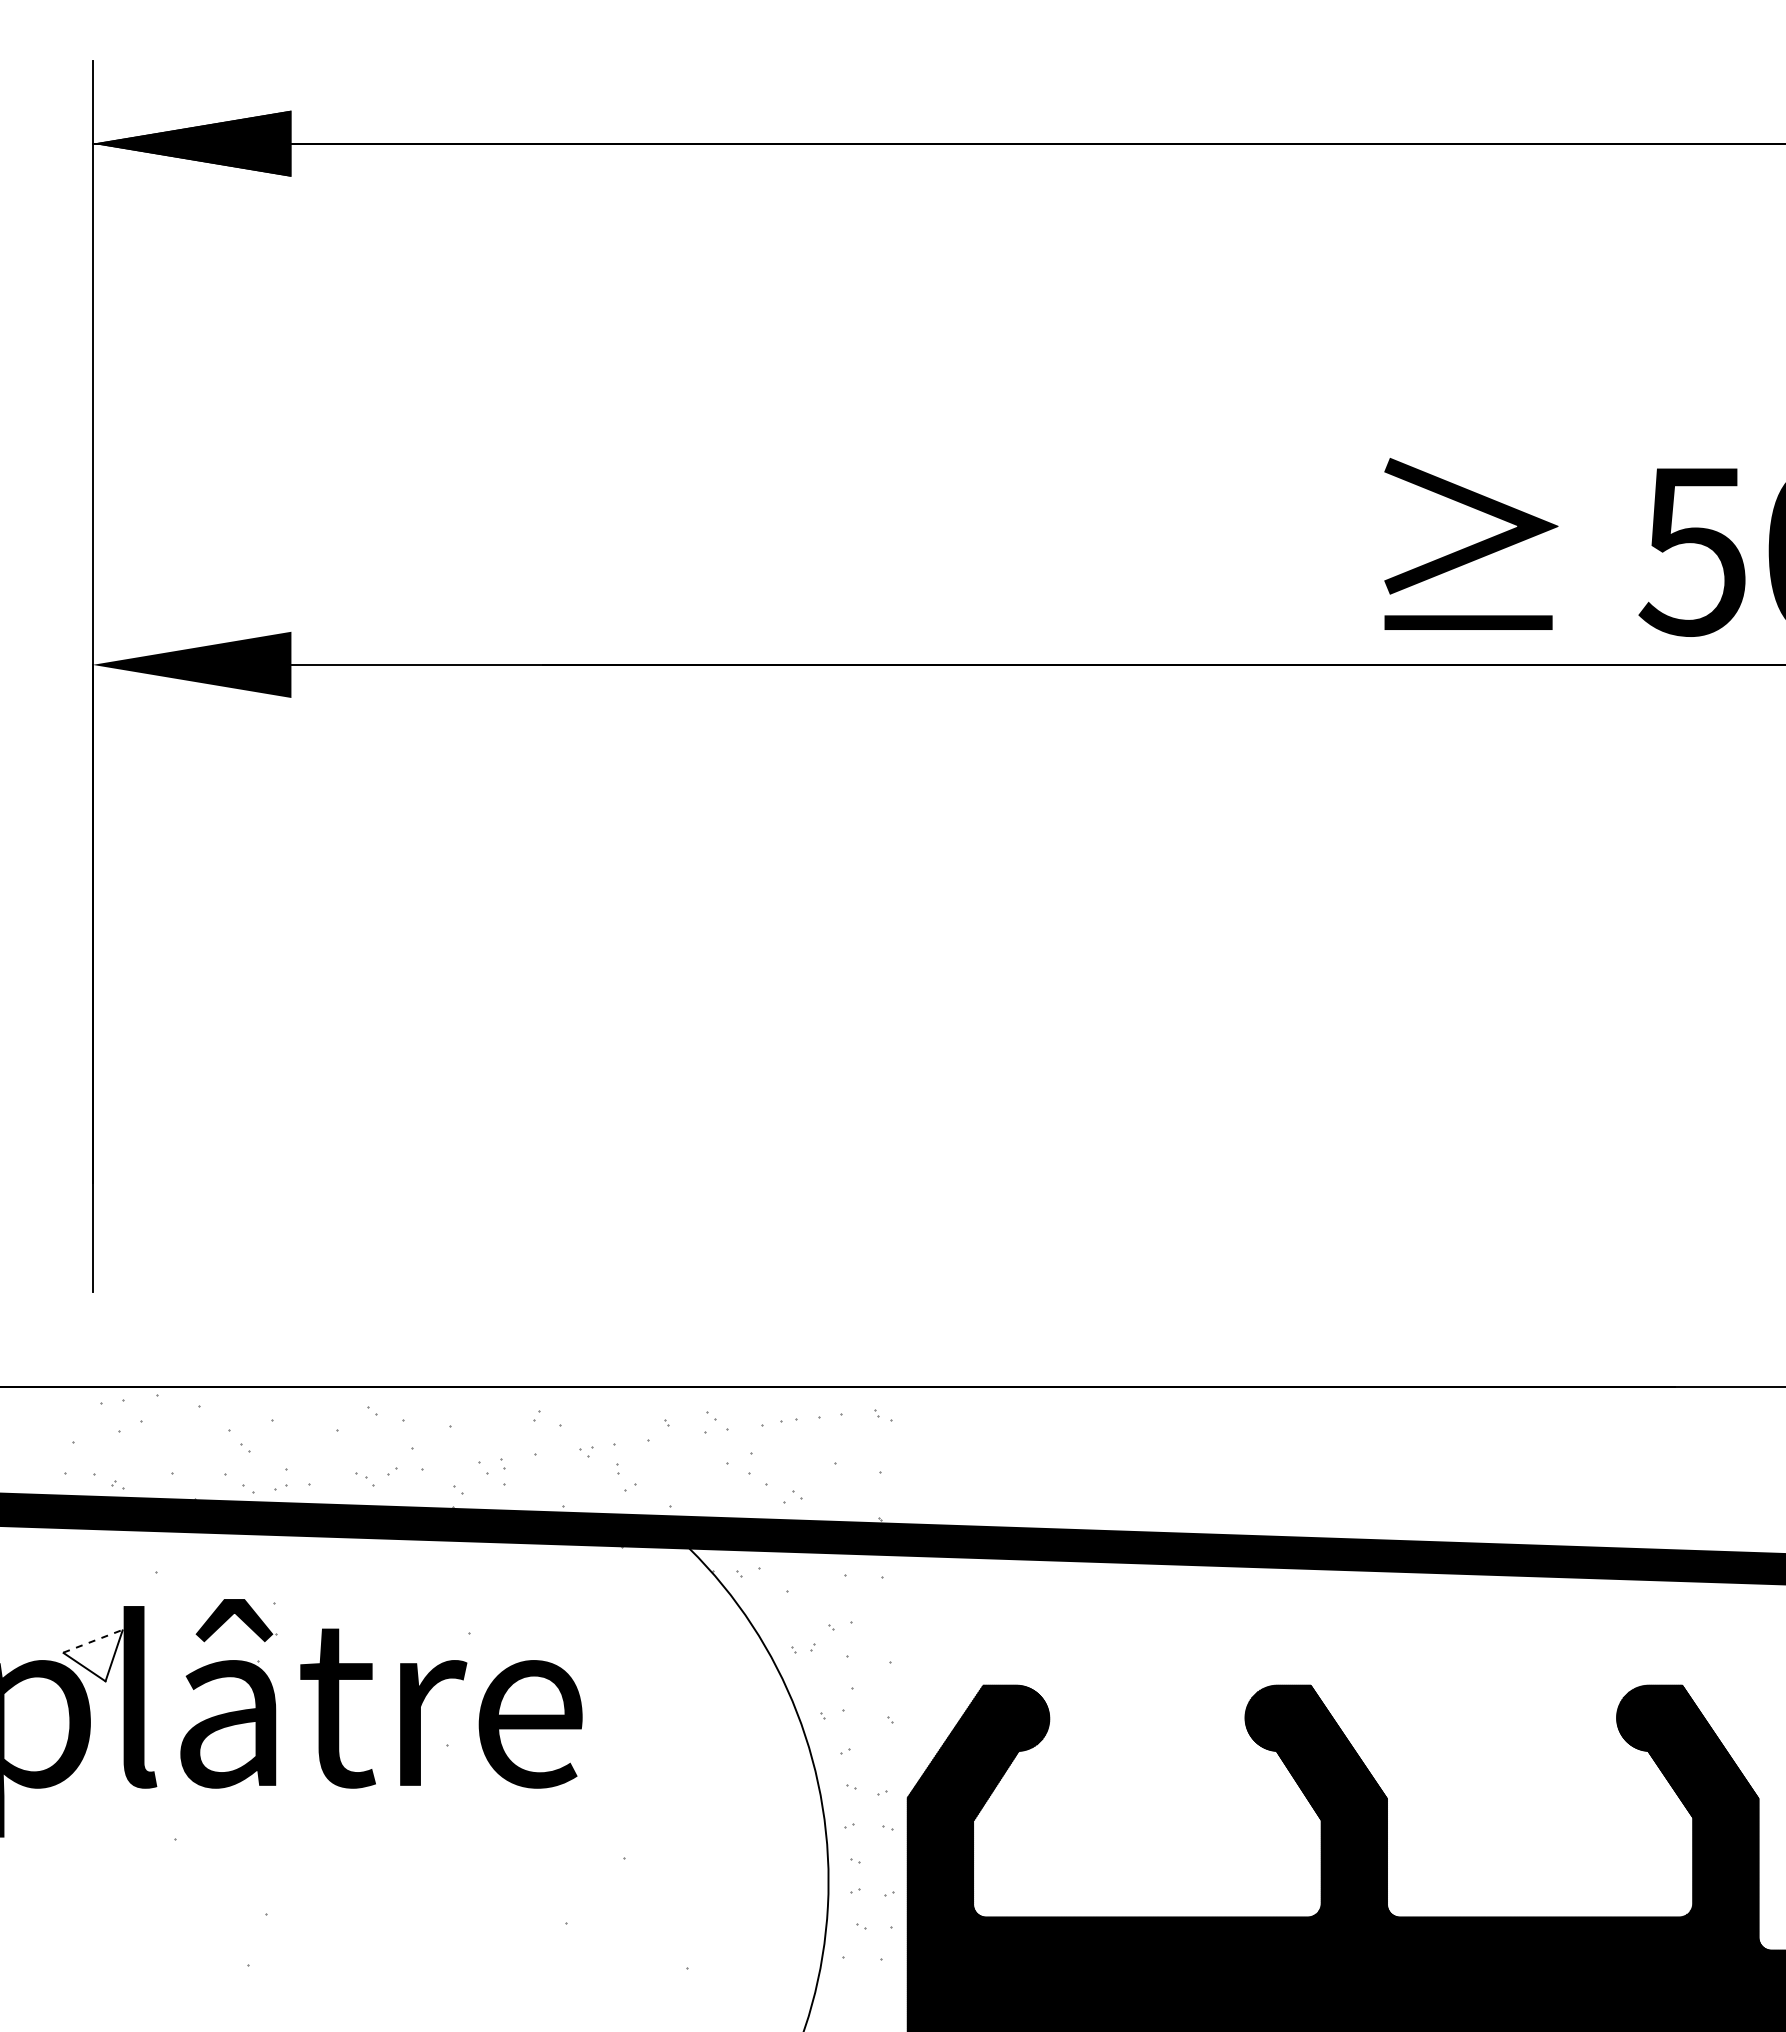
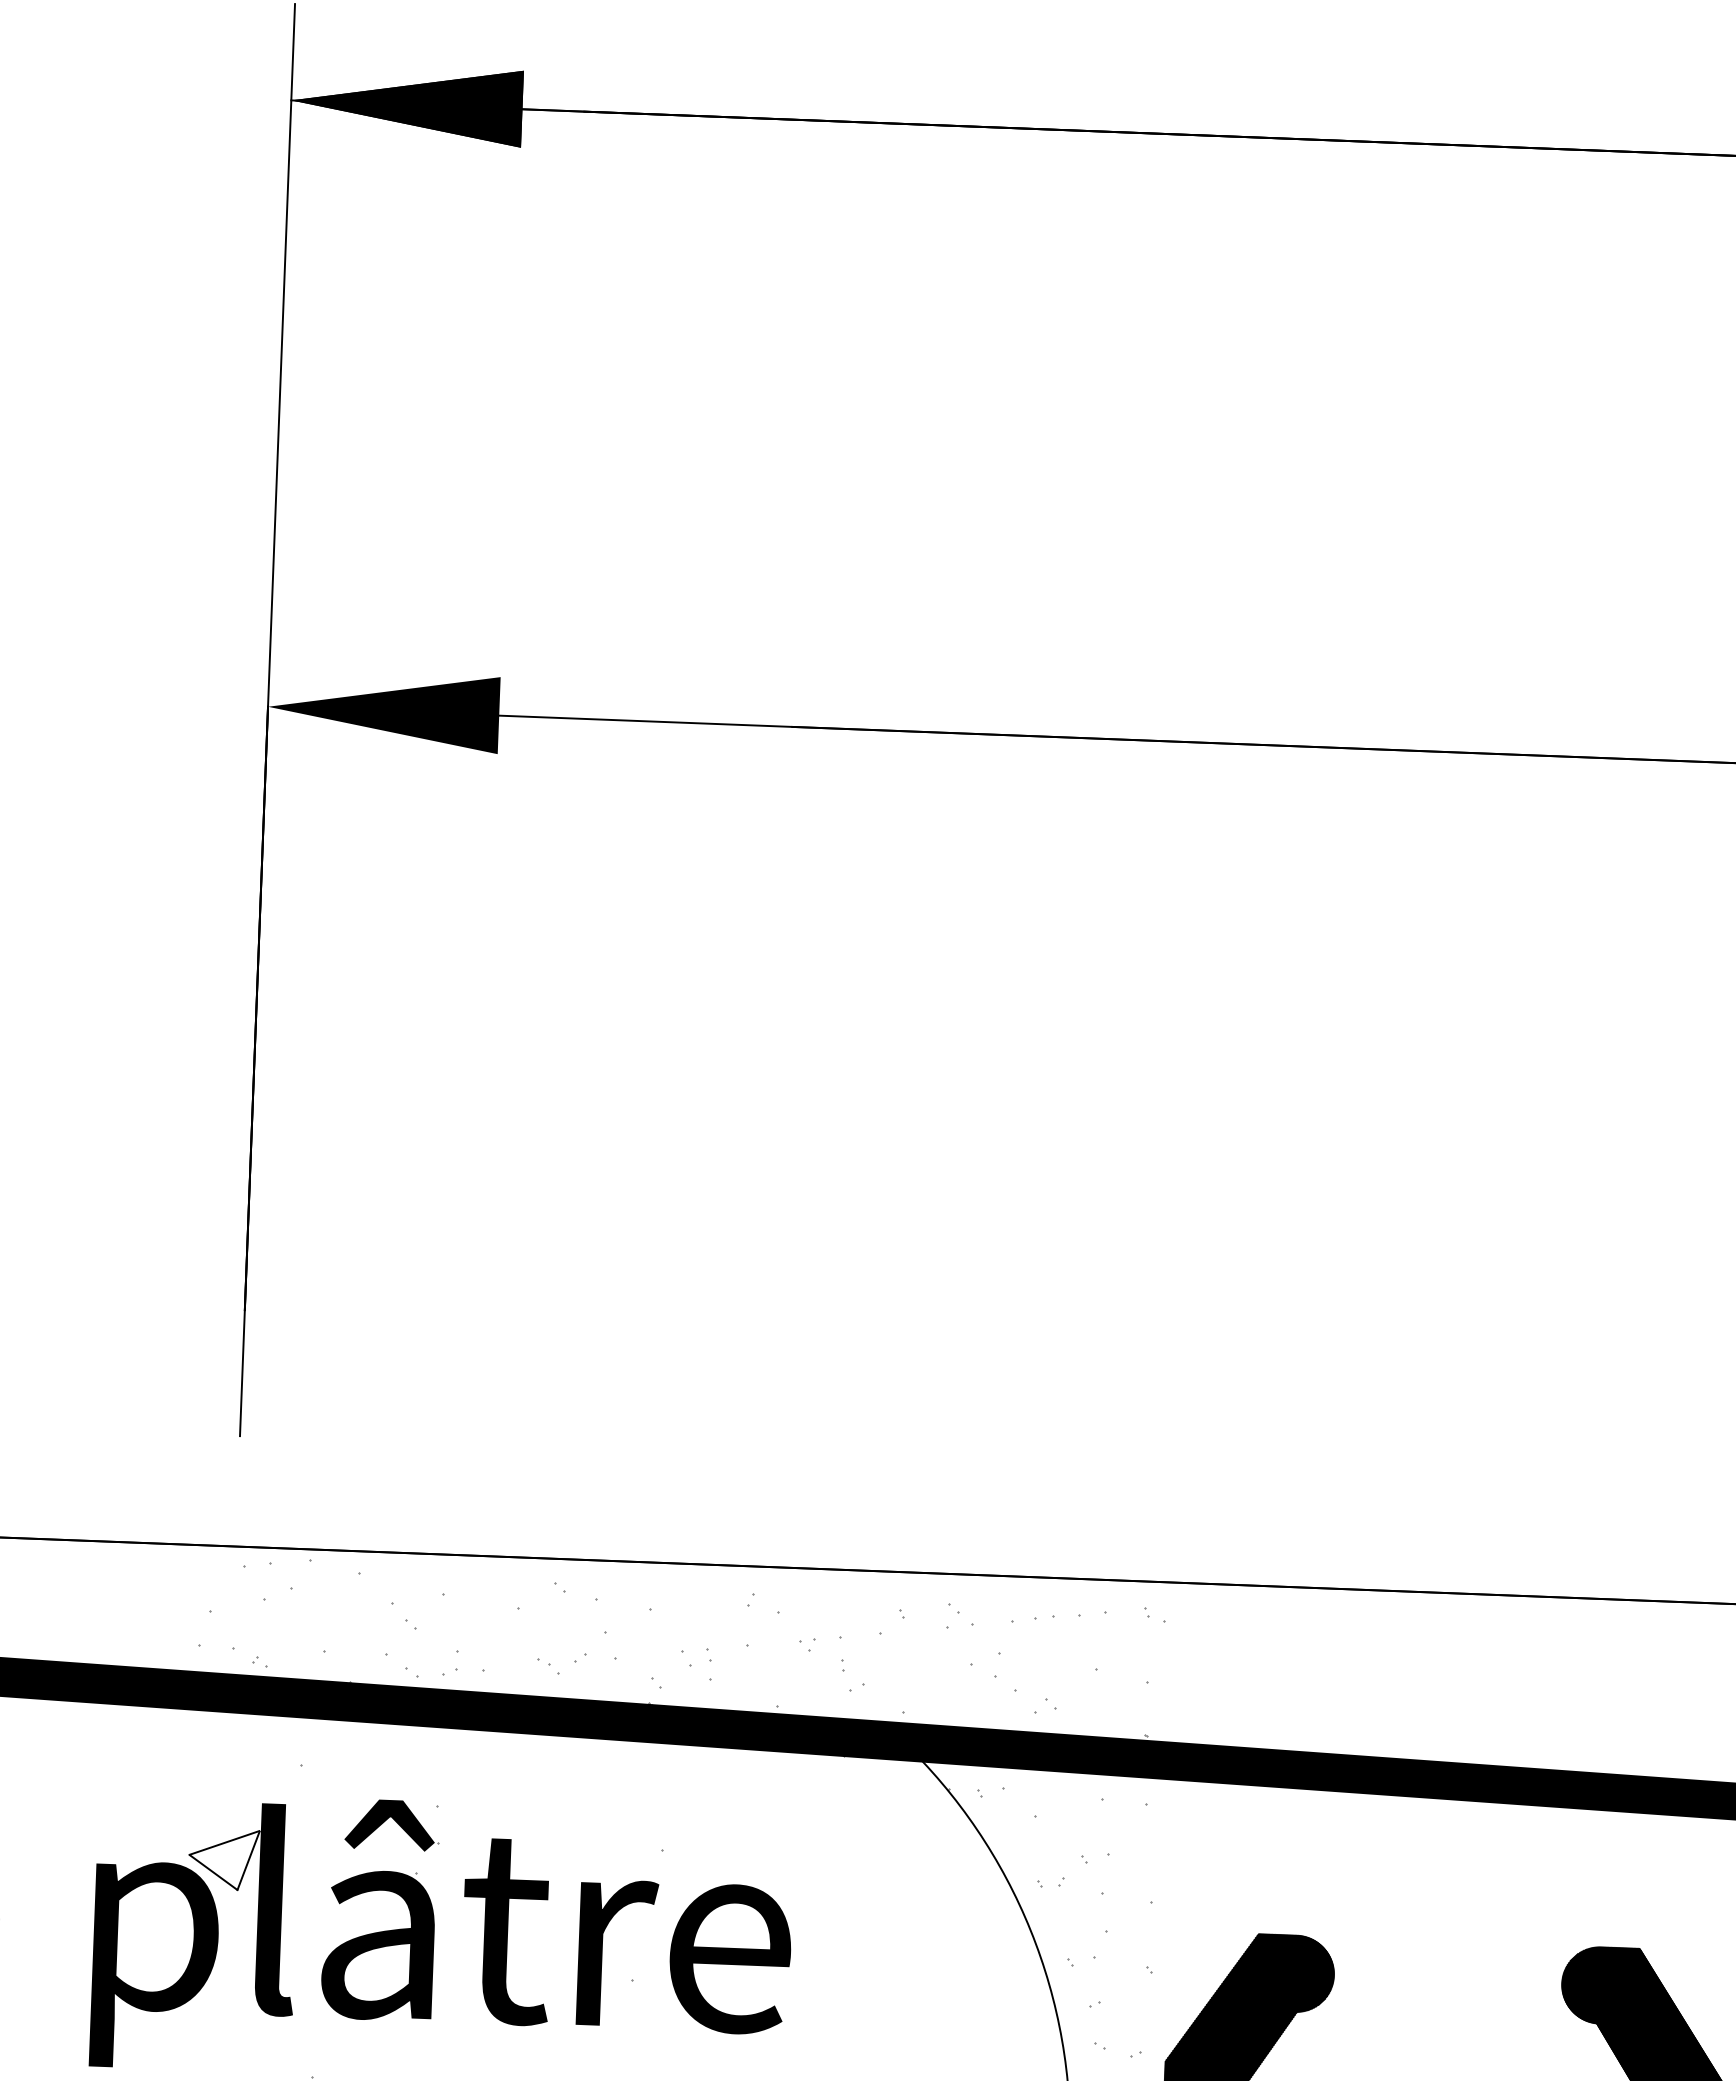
line: (92, 1641) -> (224, 1843), dashed -> solid

